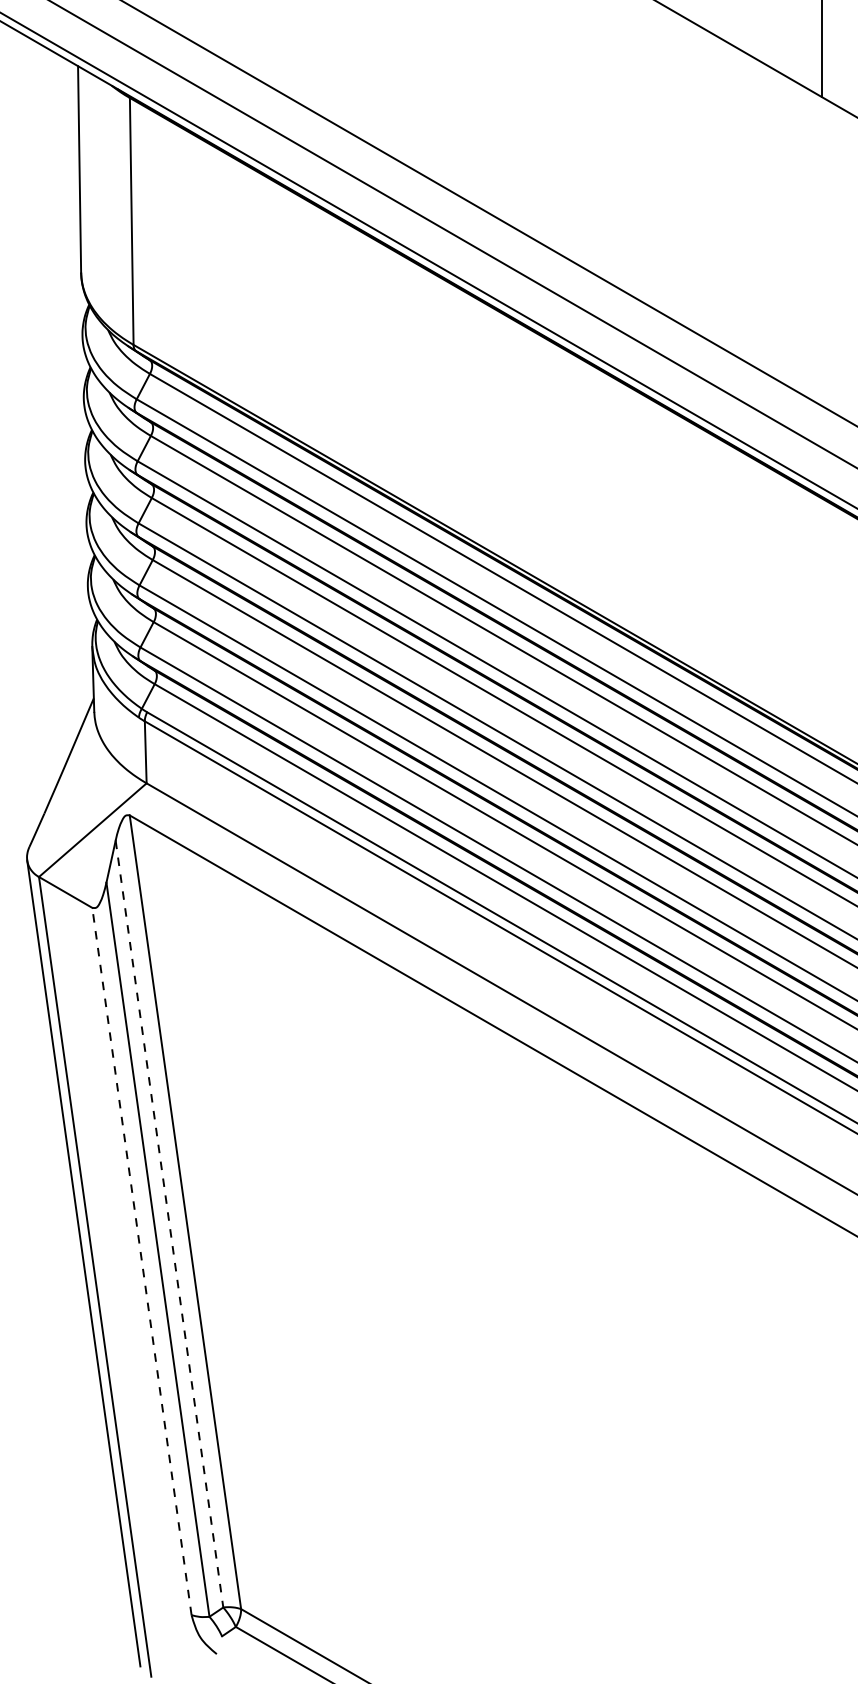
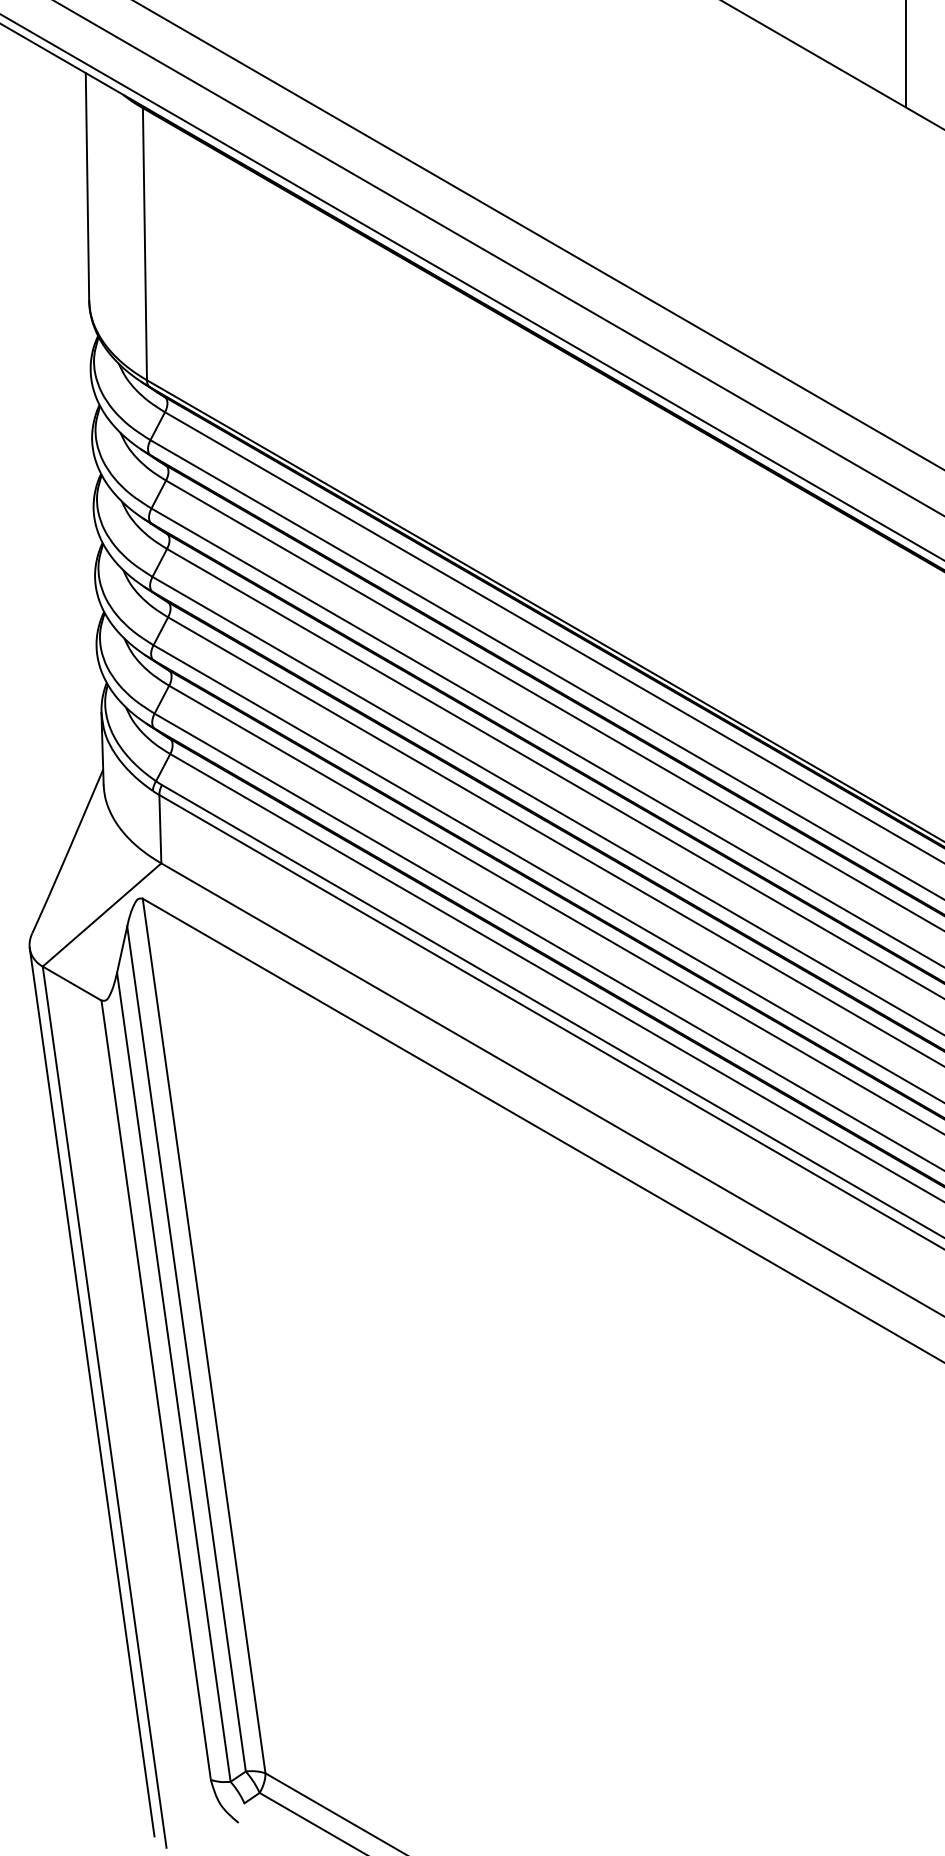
line: (169, 1224) -> (186, 1349), dashed -> solid
line: (142, 1261) -> (156, 1390), dashed -> solid

